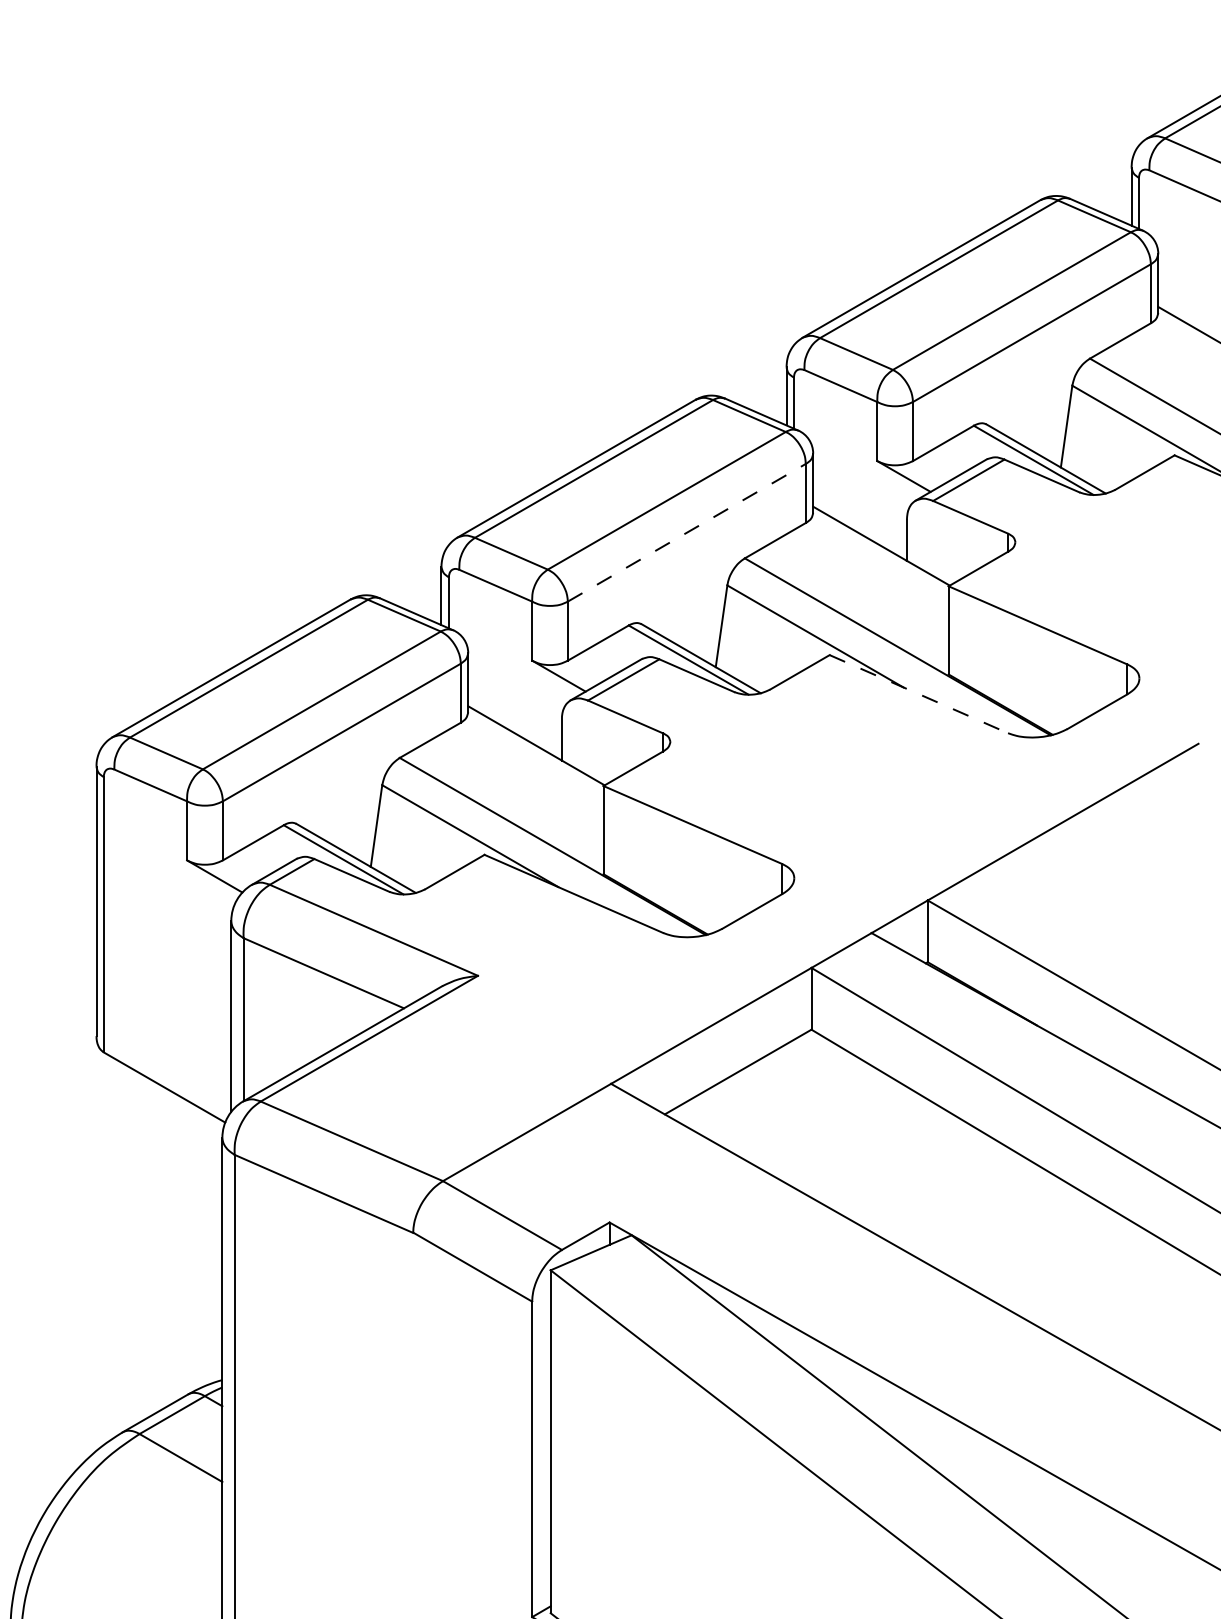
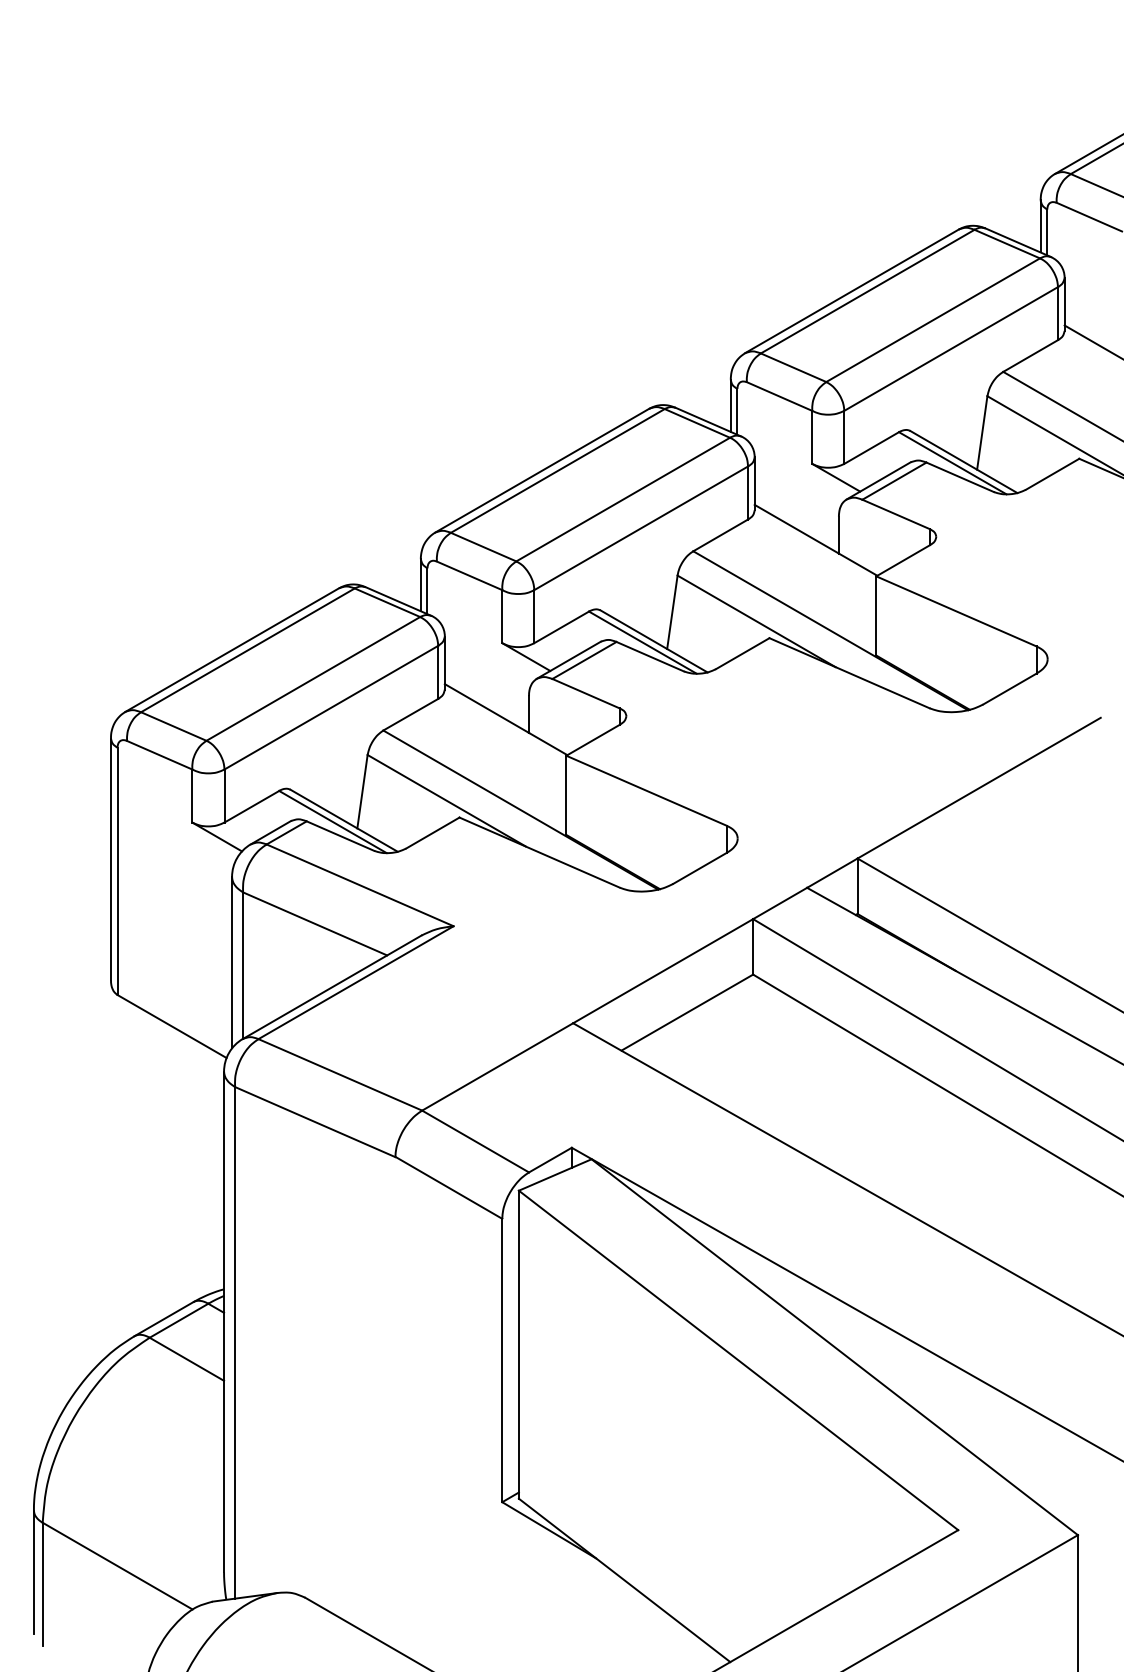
line: (687, 532) -> (641, 528), dashed -> solid
line: (919, 694) -> (850, 673), dashed -> solid

